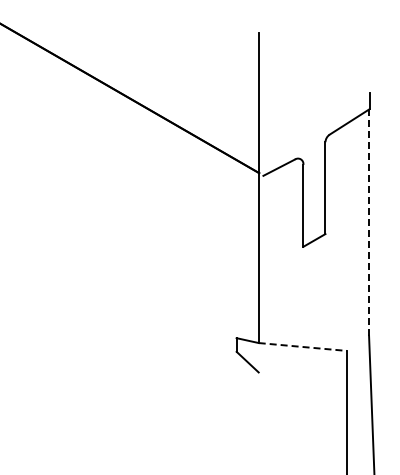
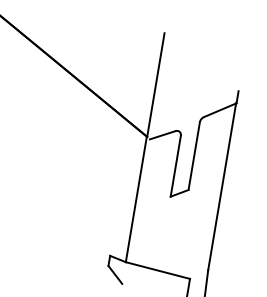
line: (369, 222) -> (222, 186), dashed -> solid
line: (303, 347) -> (158, 270), dashed -> solid

